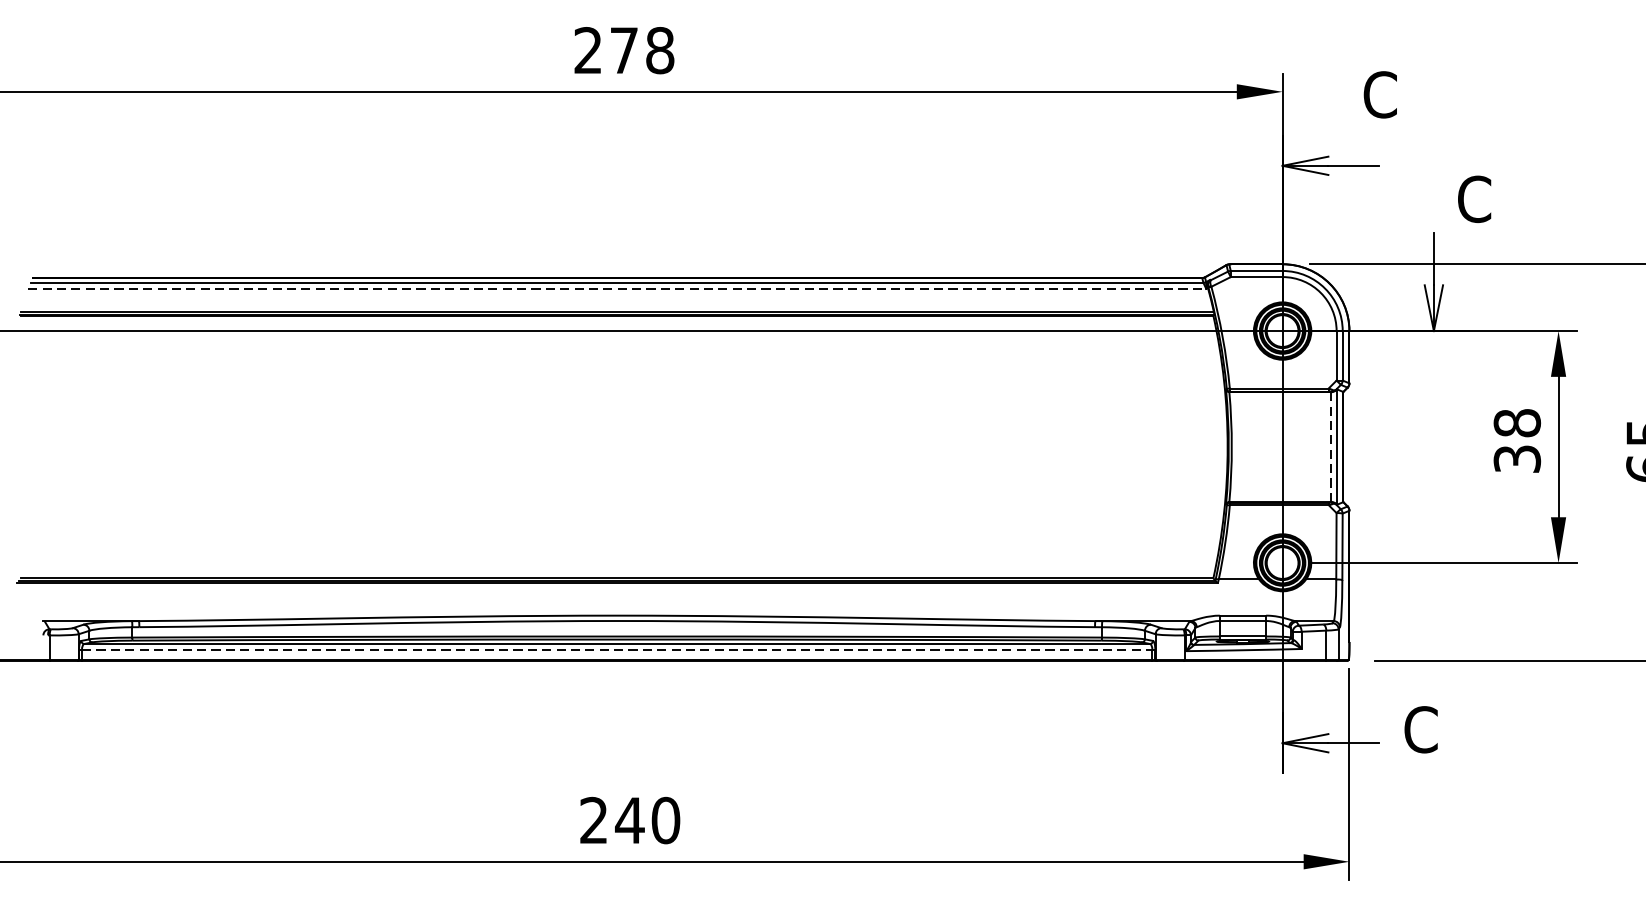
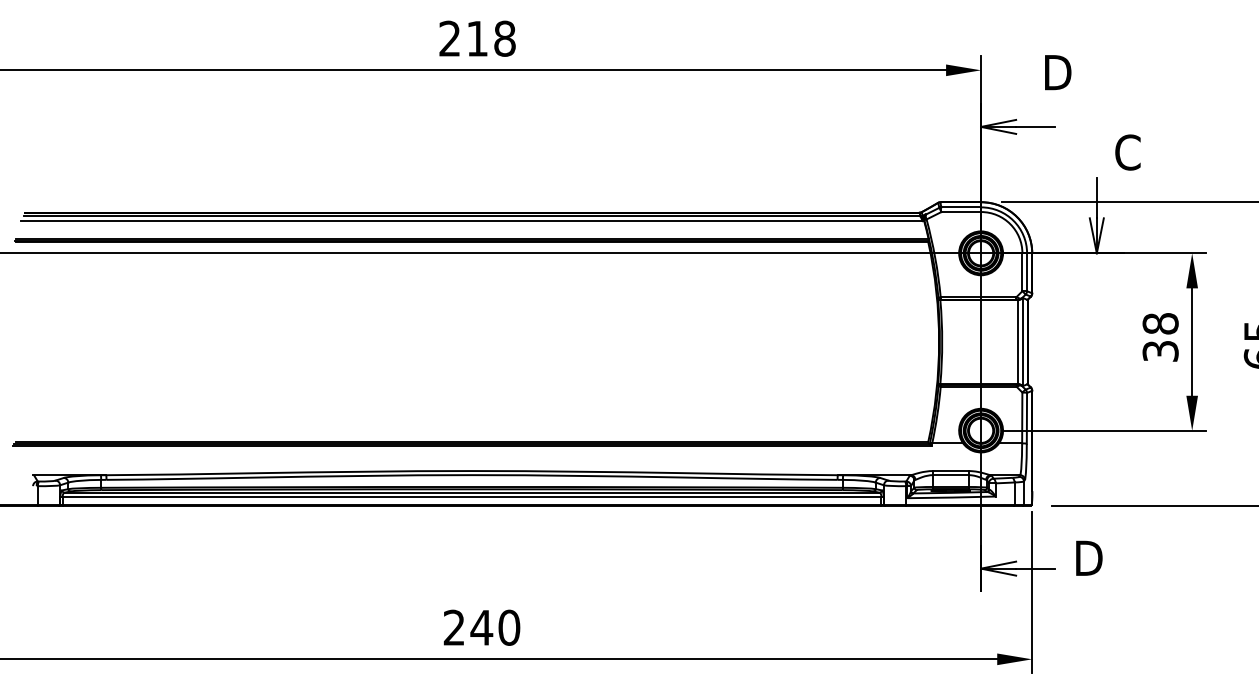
text: (624, 50) -> (477, 38), 278 -> 218
text: (1382, 94) -> (1057, 72), C -> D
line: (617, 289) -> (472, 221), dashed -> solid
line: (1331, 447) -> (1018, 342), dashed -> solid
line: (617, 650) -> (472, 497), dashed -> solid
text: (1423, 729) -> (1088, 558), C -> D

